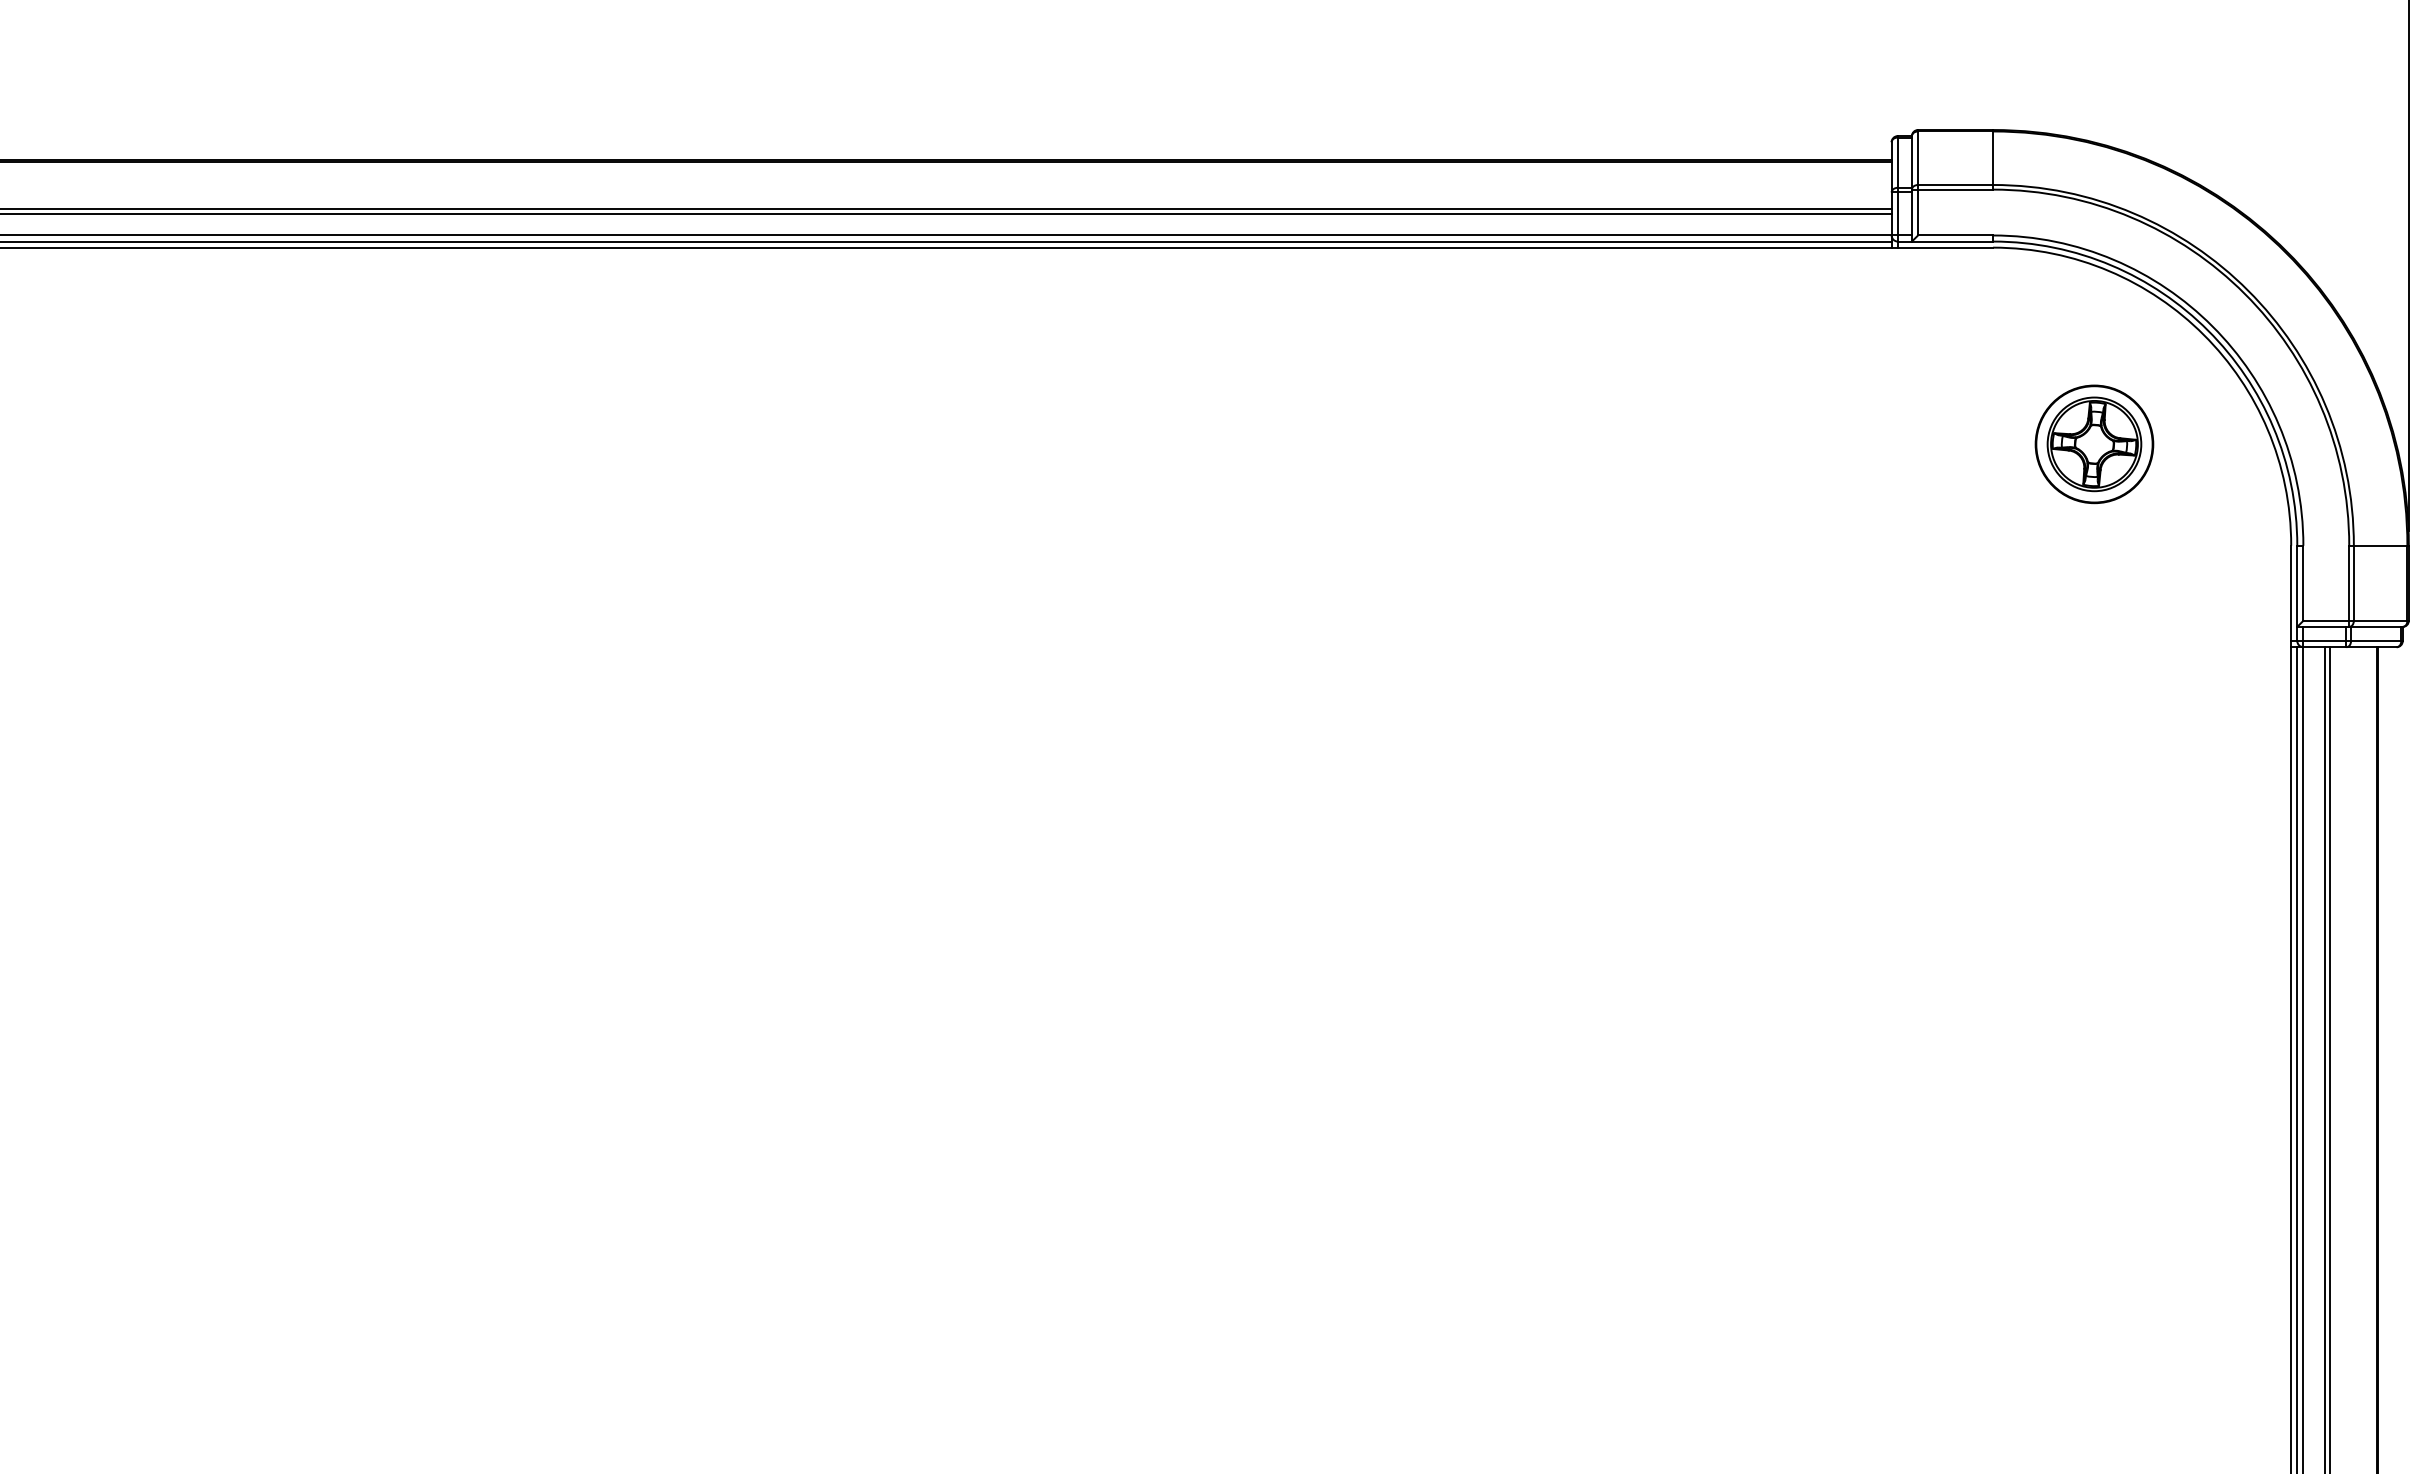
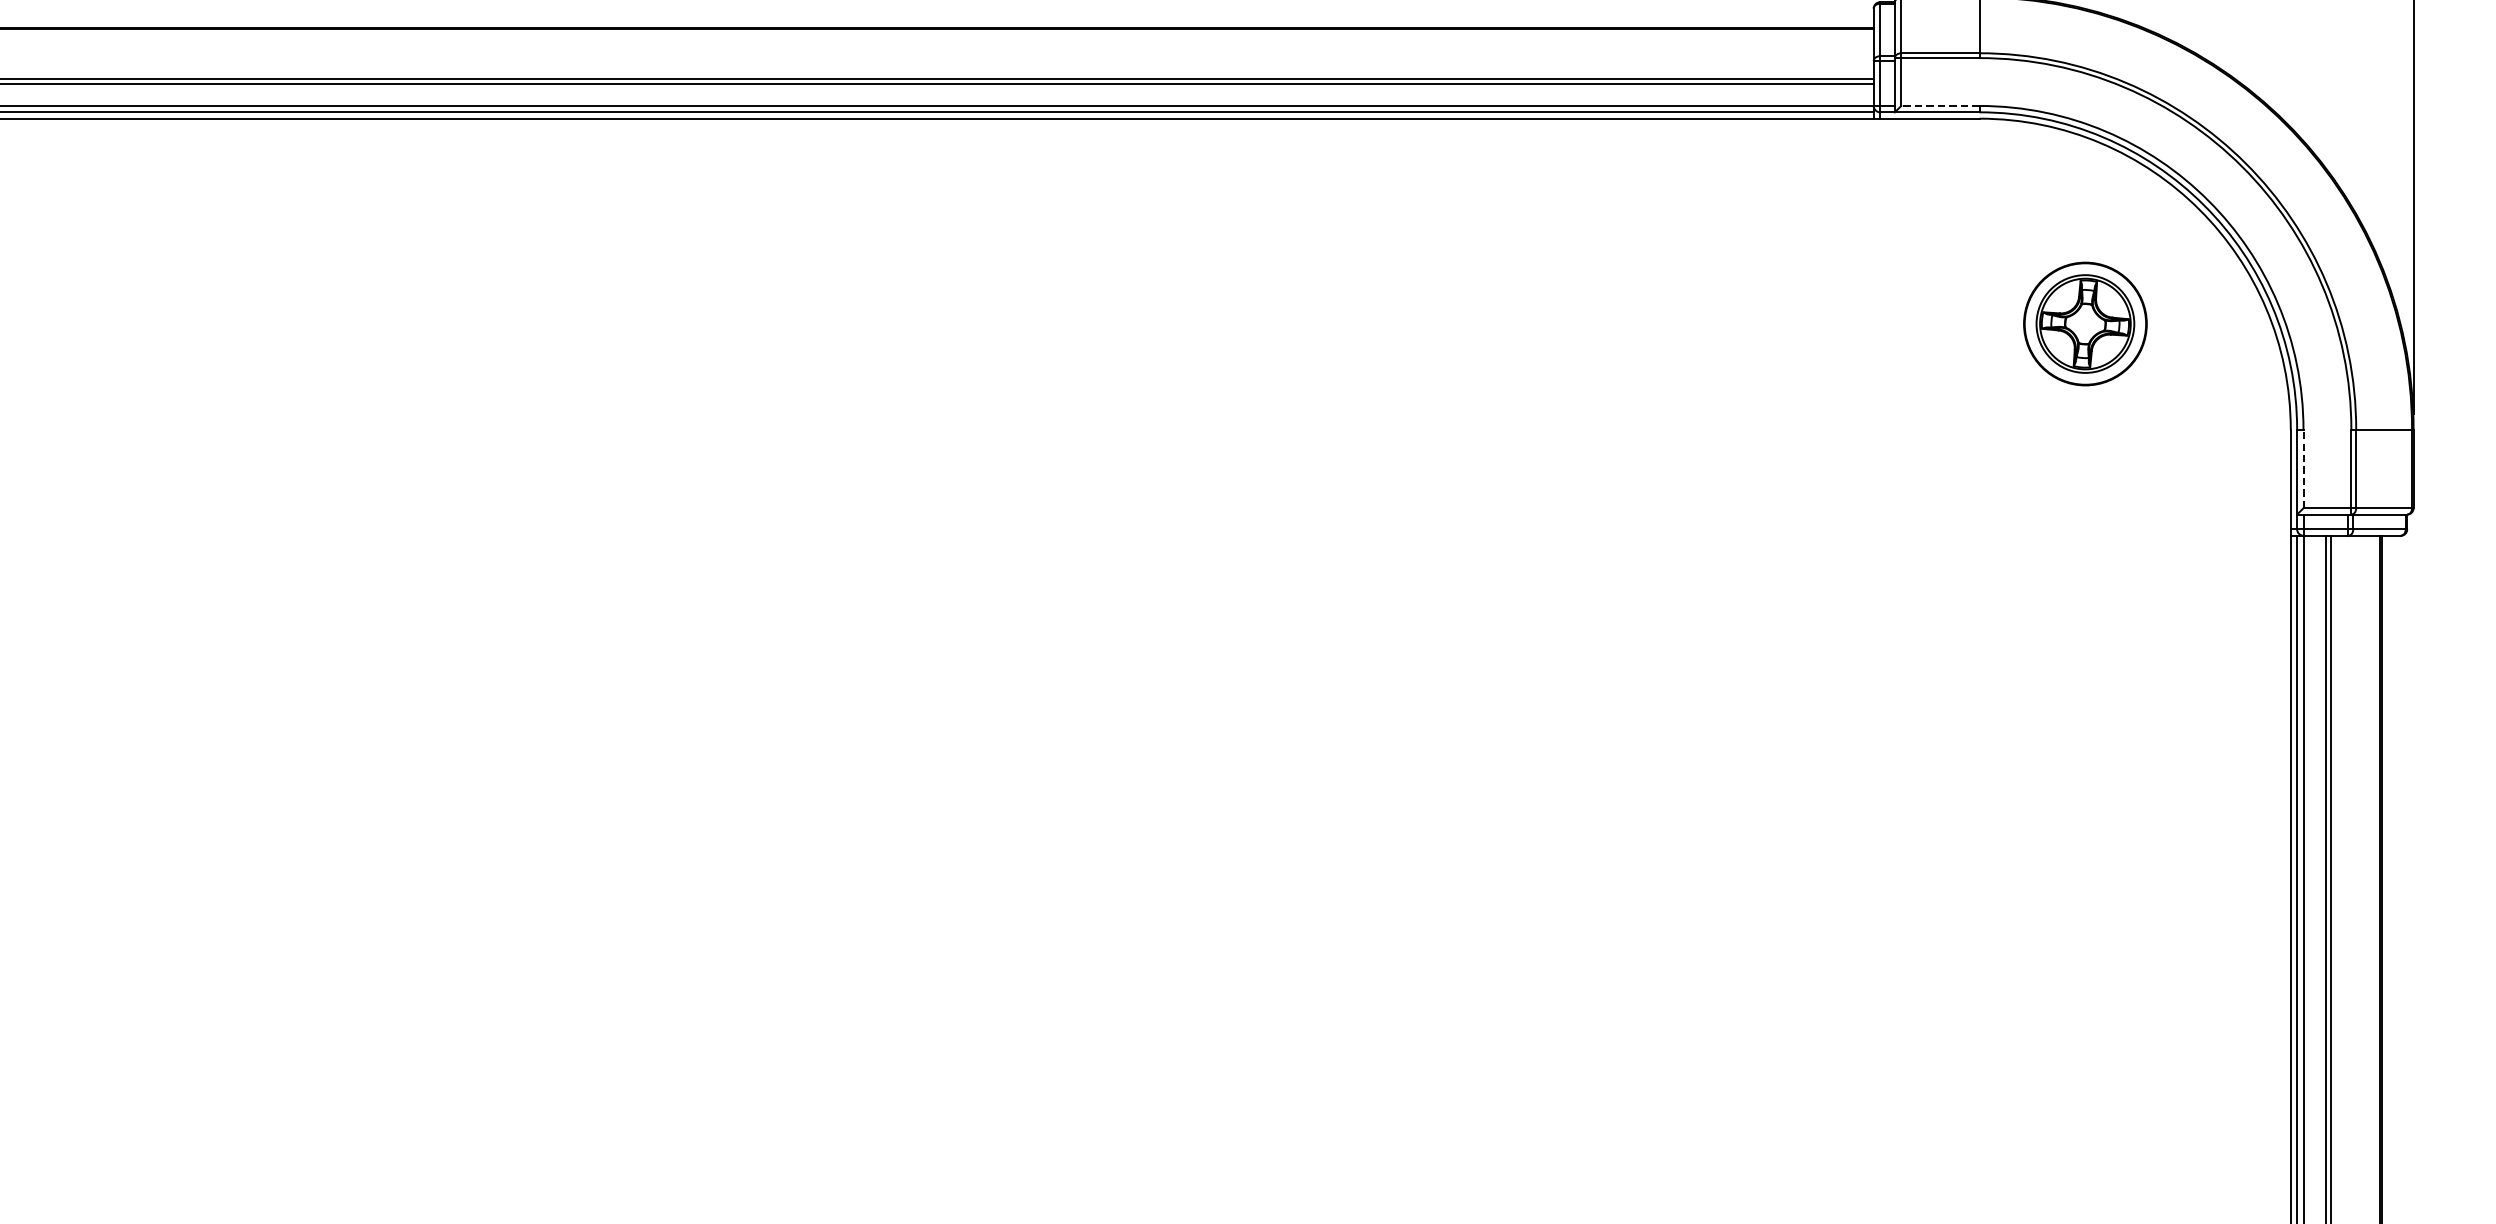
line: (1955, 235) -> (1940, 105), solid -> dashed
line: (2303, 583) -> (2303, 469), solid -> dashed

